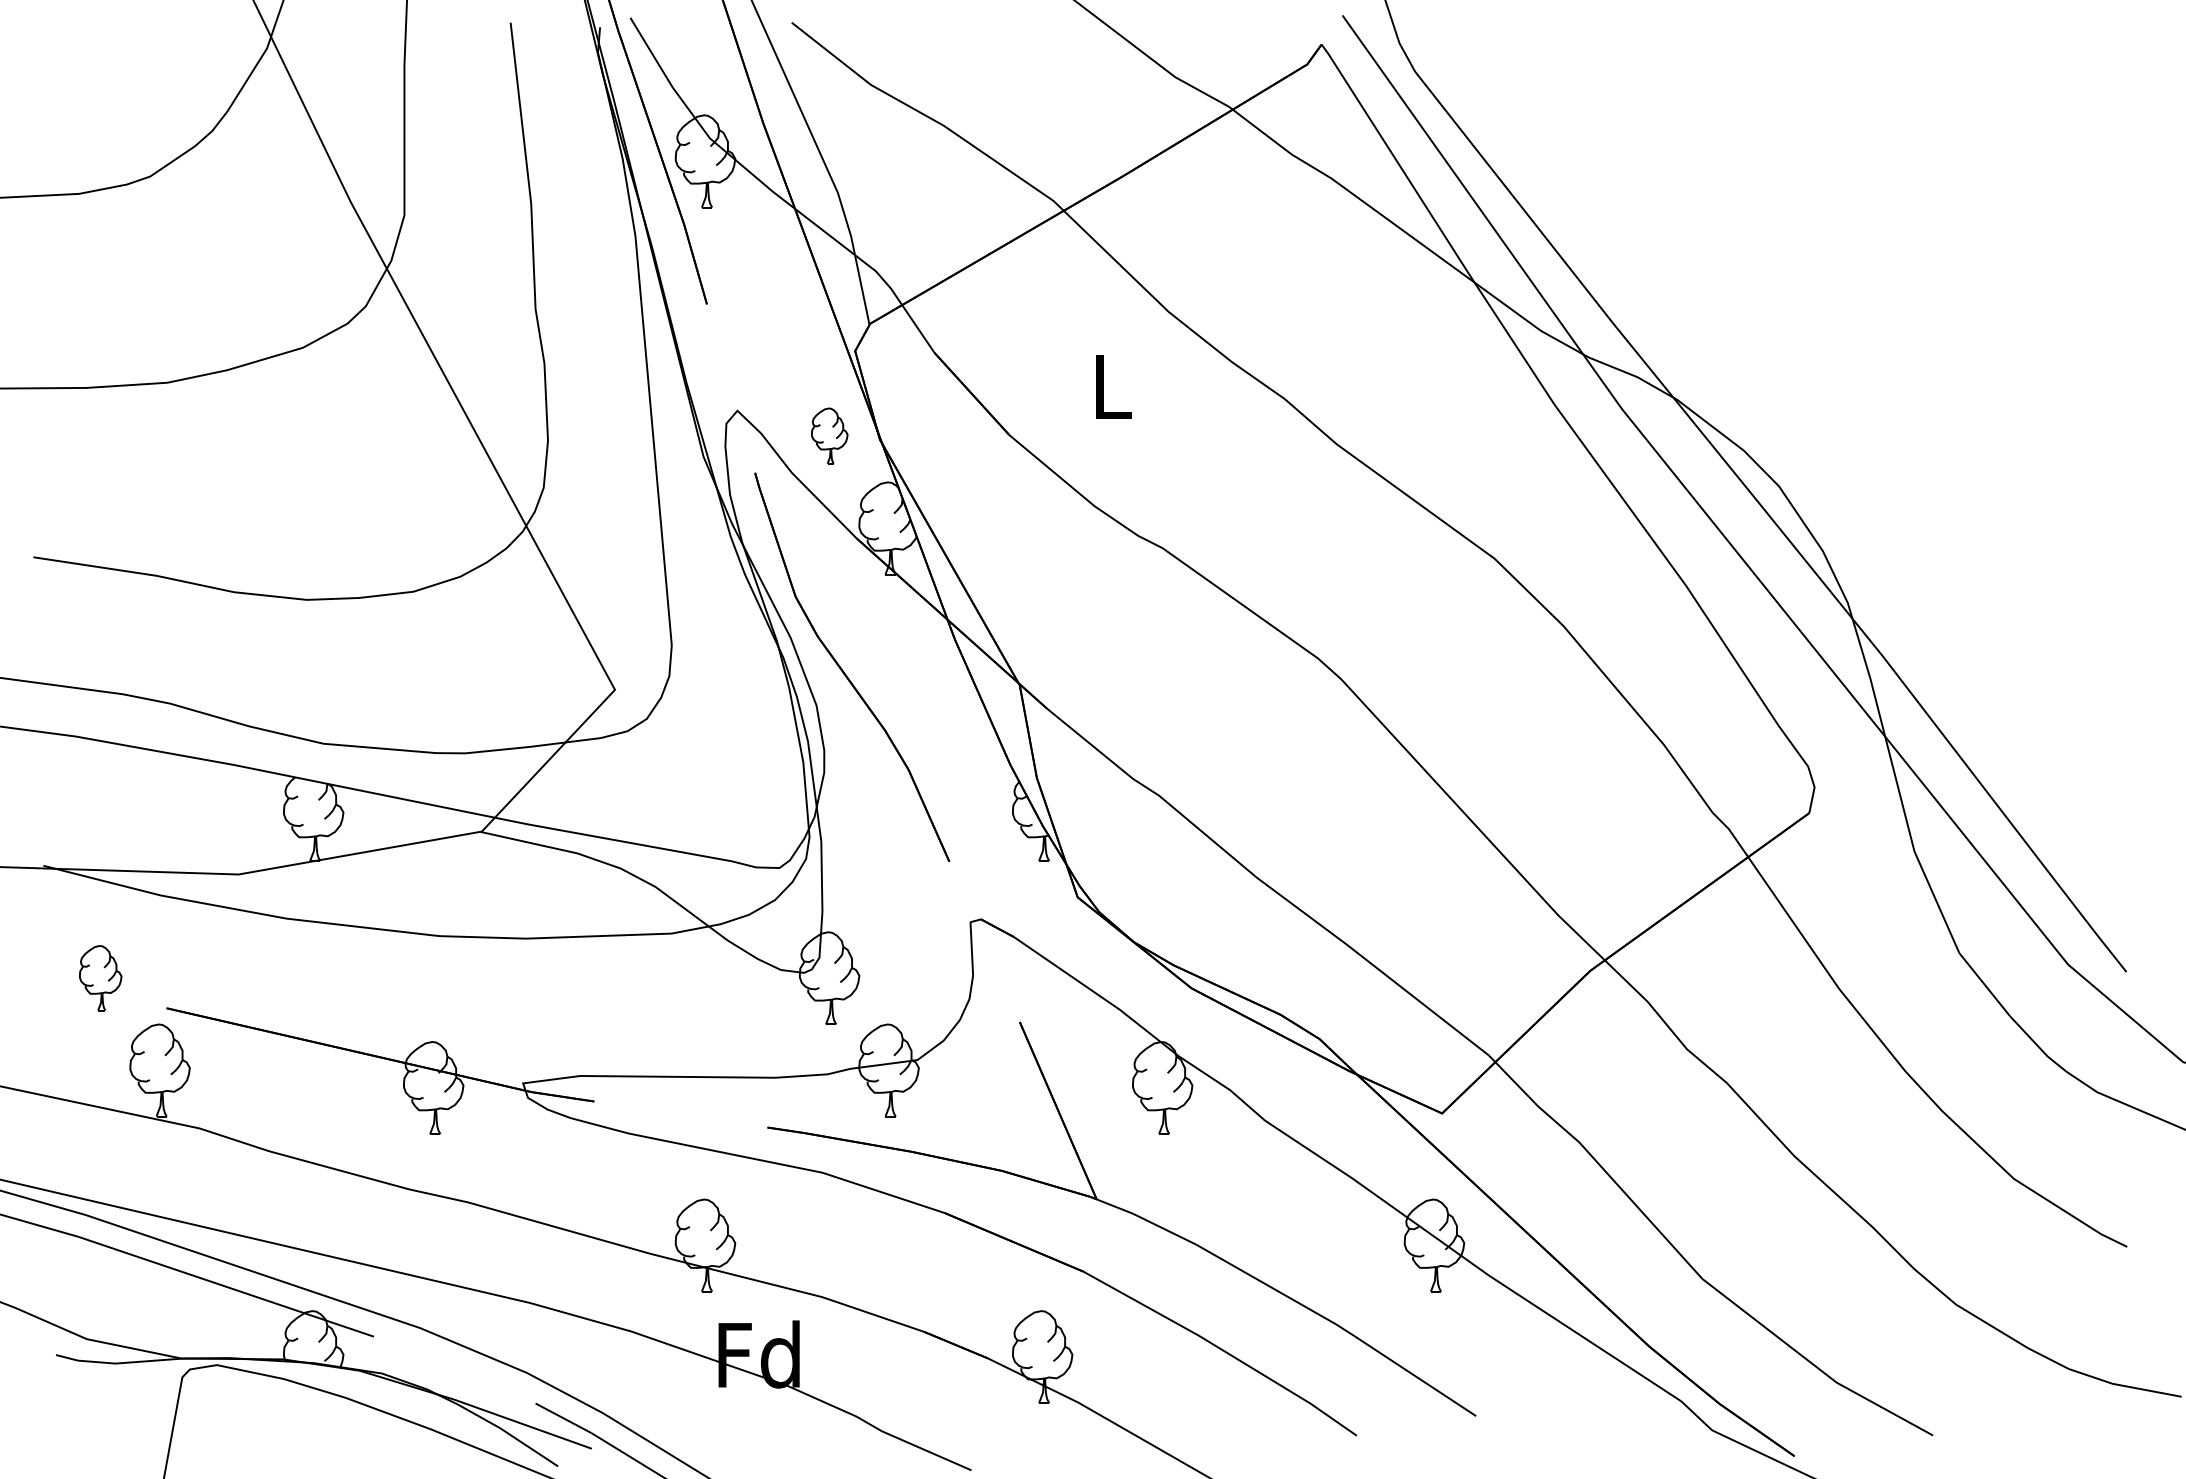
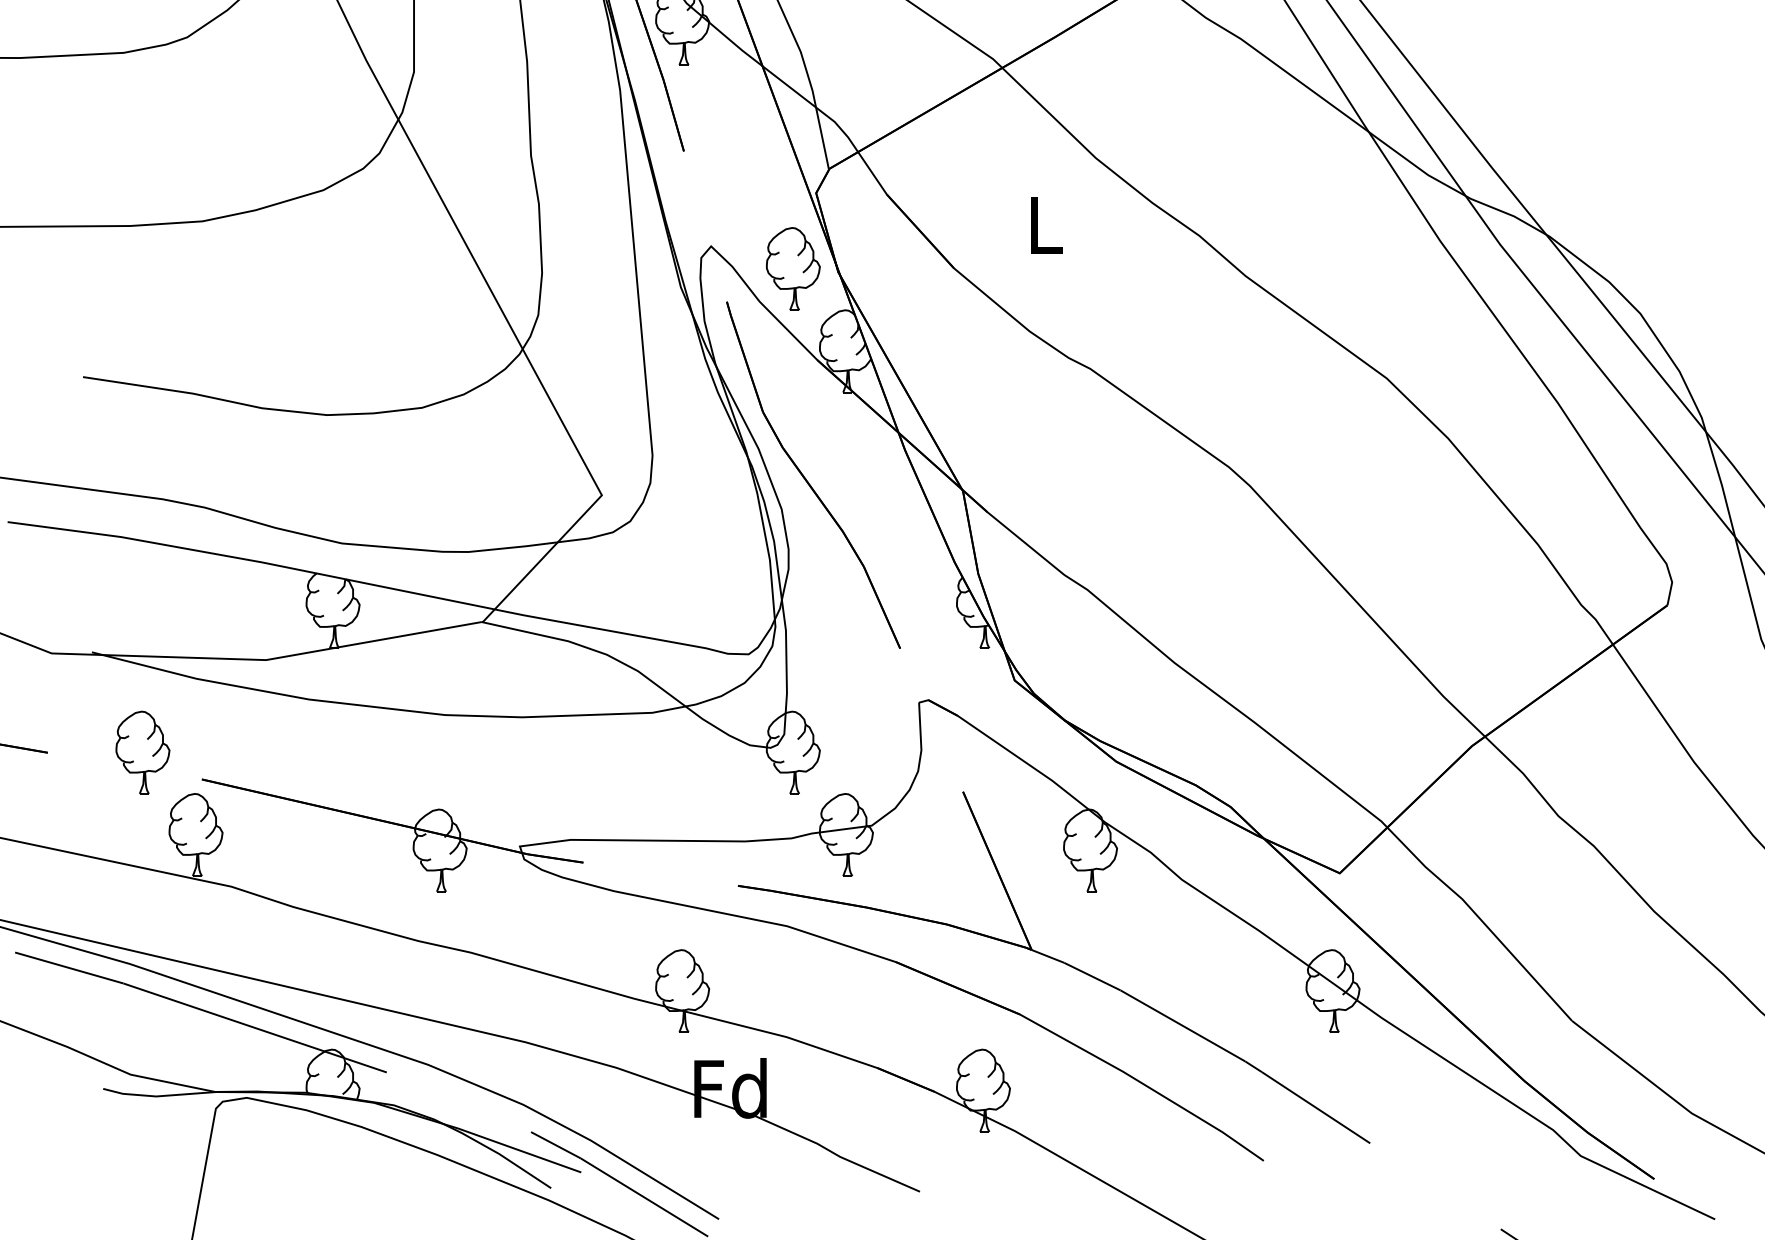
part: (829, 435) -> (793, 268), size x1.67
part: (100, 977) -> (142, 752), size x1.43

